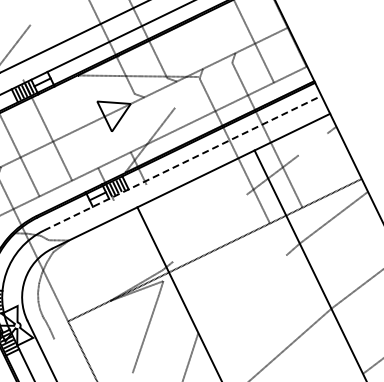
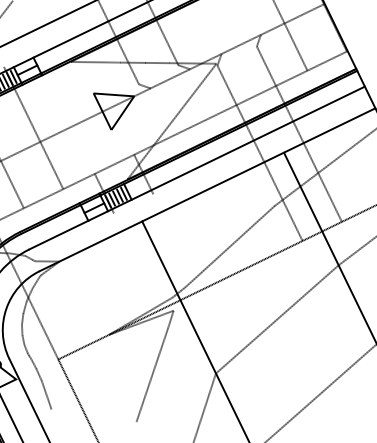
line: (186, 91) -> (201, 81), added
line: (312, 144) -> (354, 145), added
line: (183, 162) -> (197, 167), dashed -> solid
line: (209, 227) -> (229, 245), added
line: (242, 294) -> (269, 326), added
line: (58, 350) -> (46, 394), added

